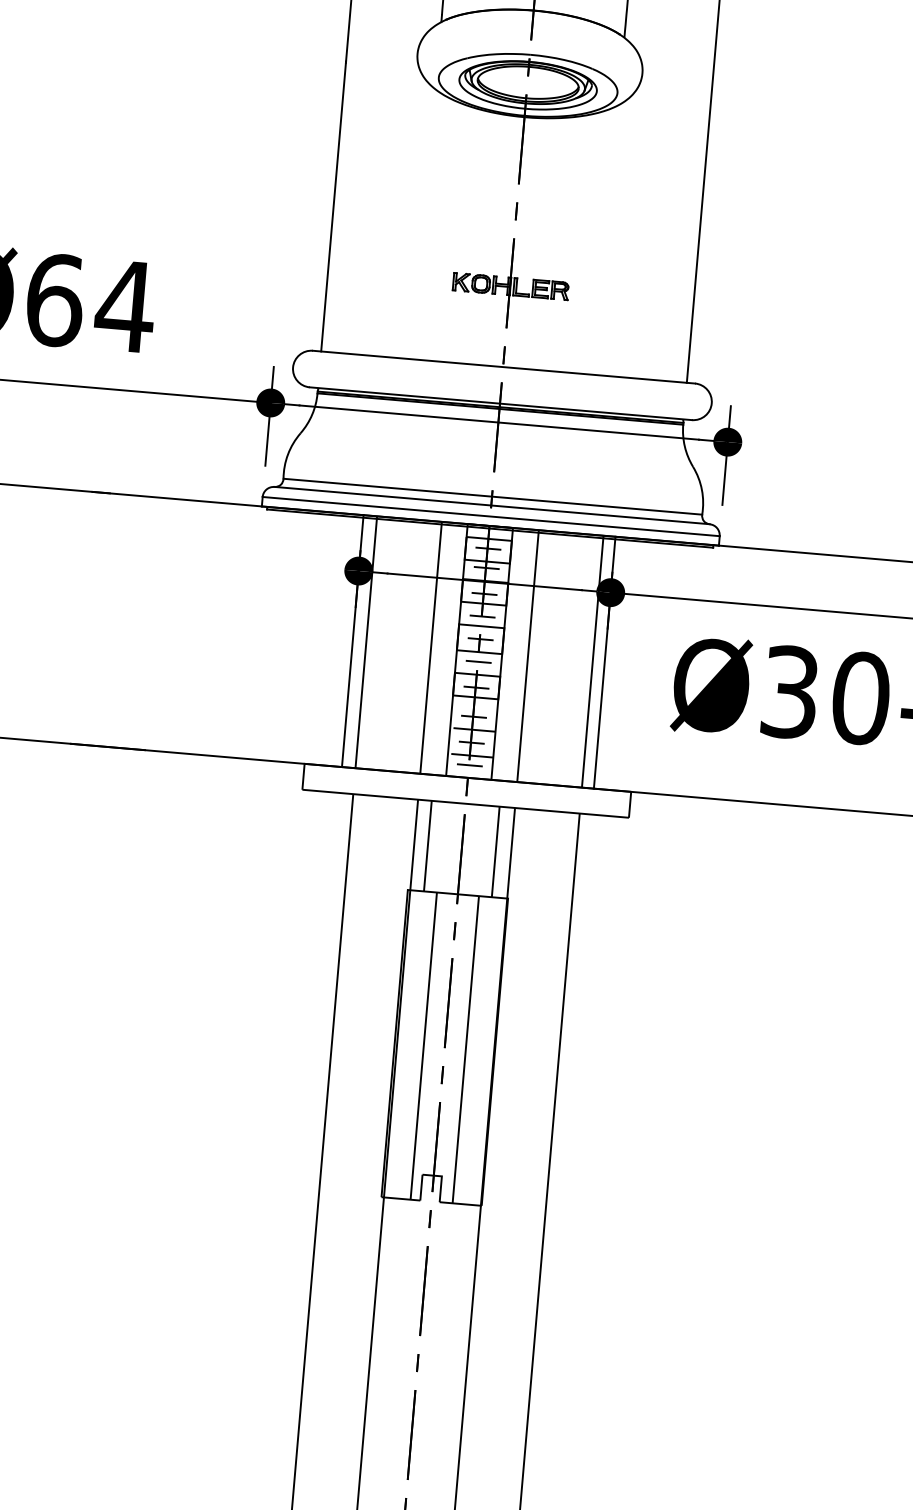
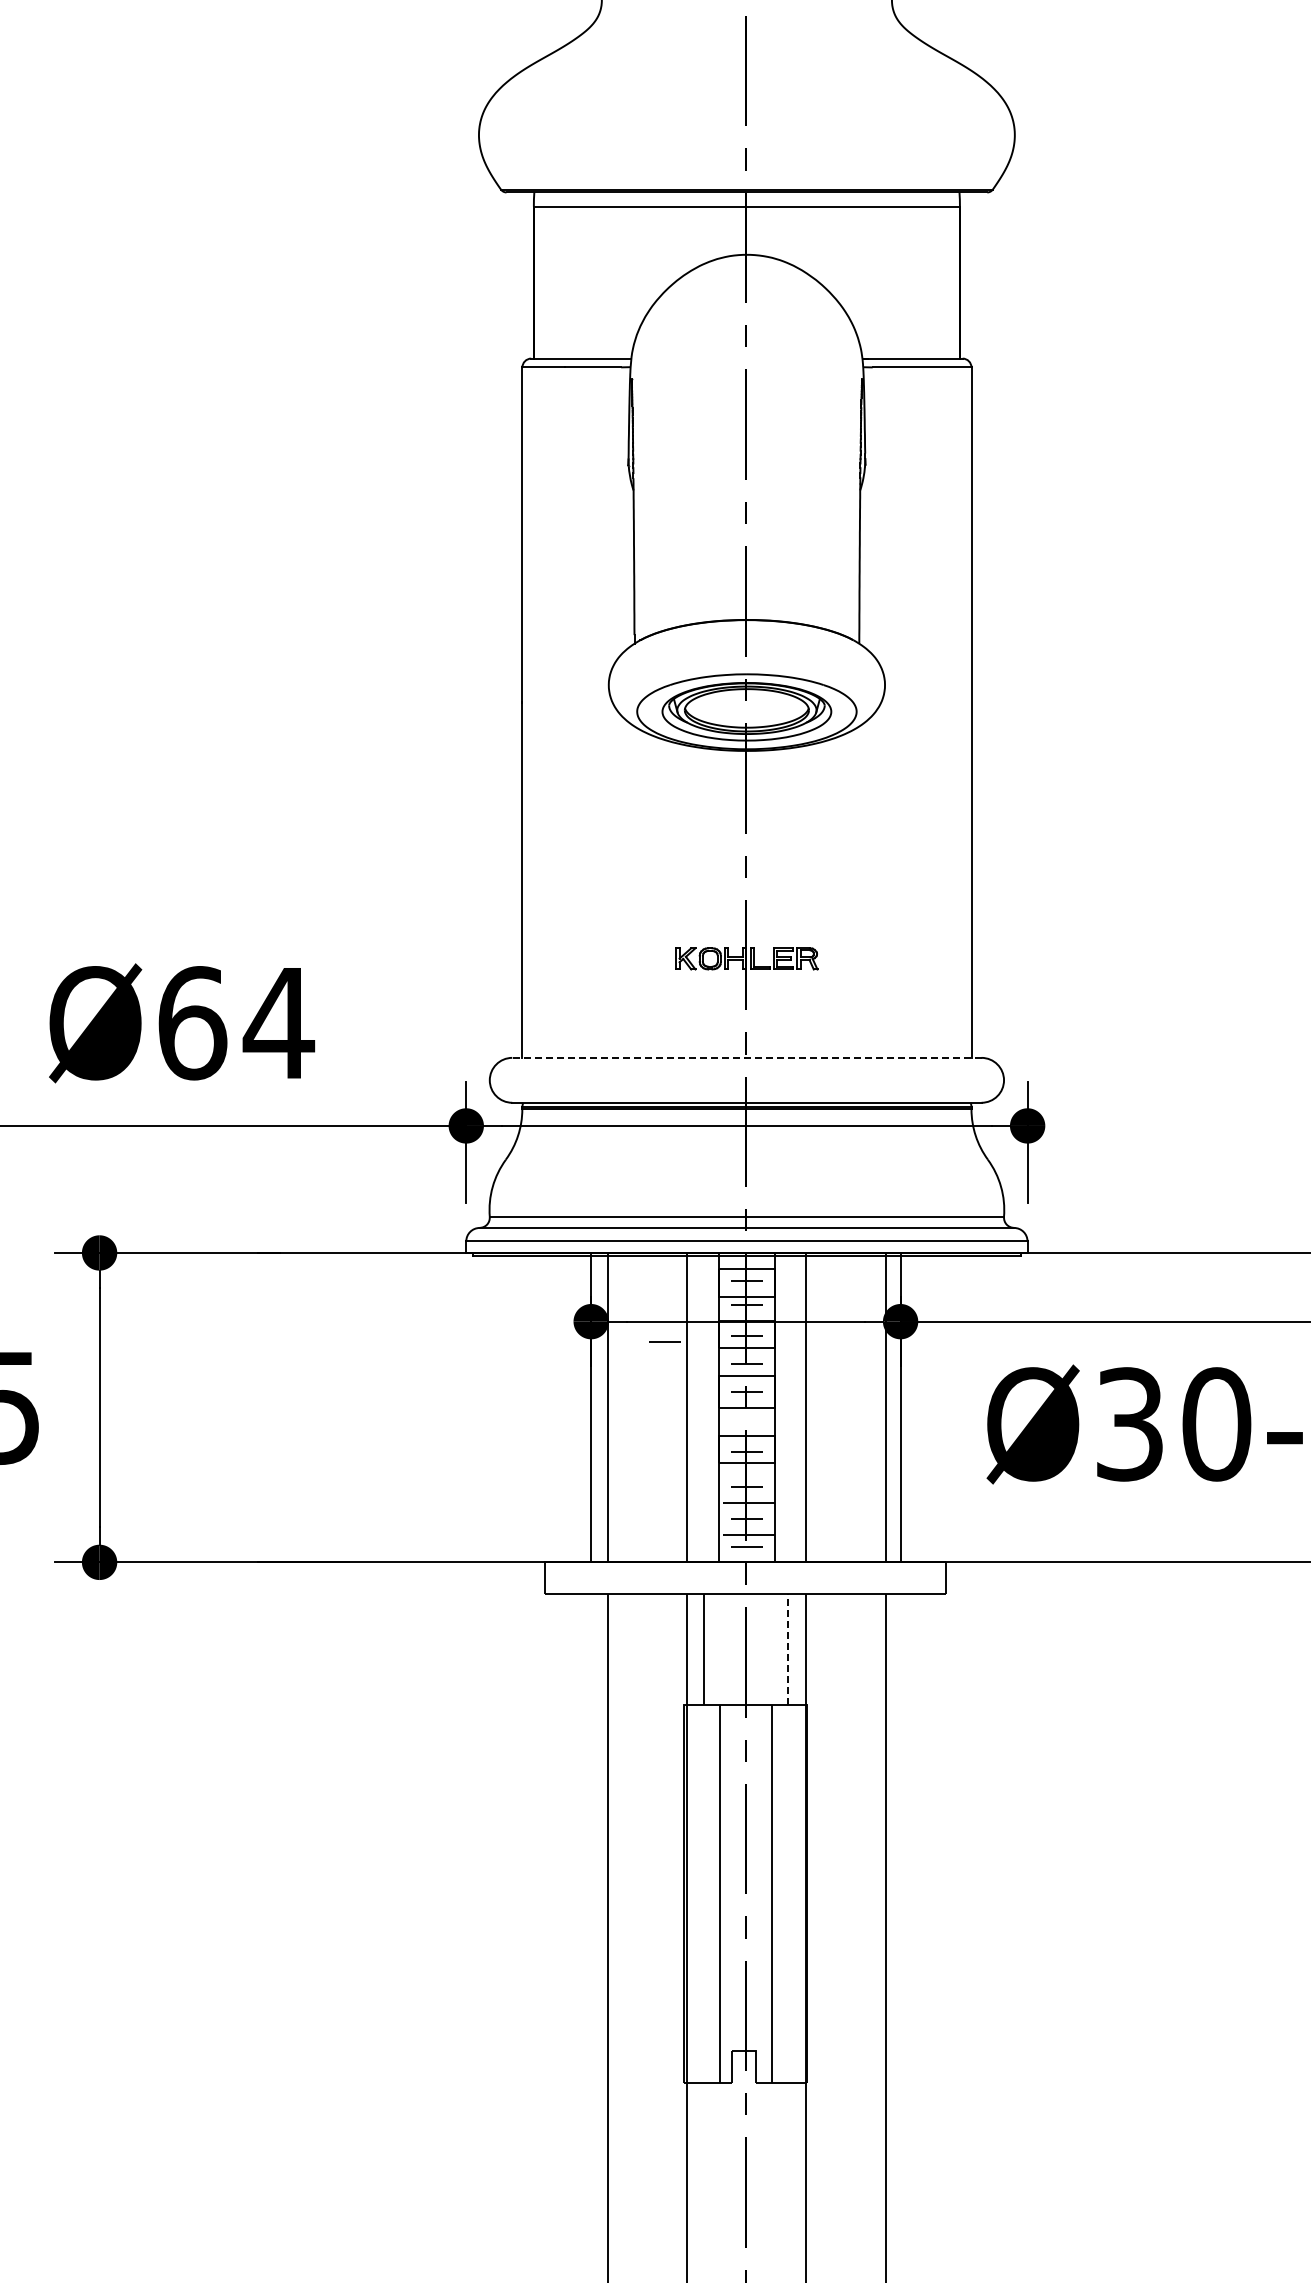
line: (503, 366) -> (746, 1057), solid -> dashed
line: (478, 661) -> (664, 1341), moved
line: (495, 851) -> (787, 1649), solid -> dashed

